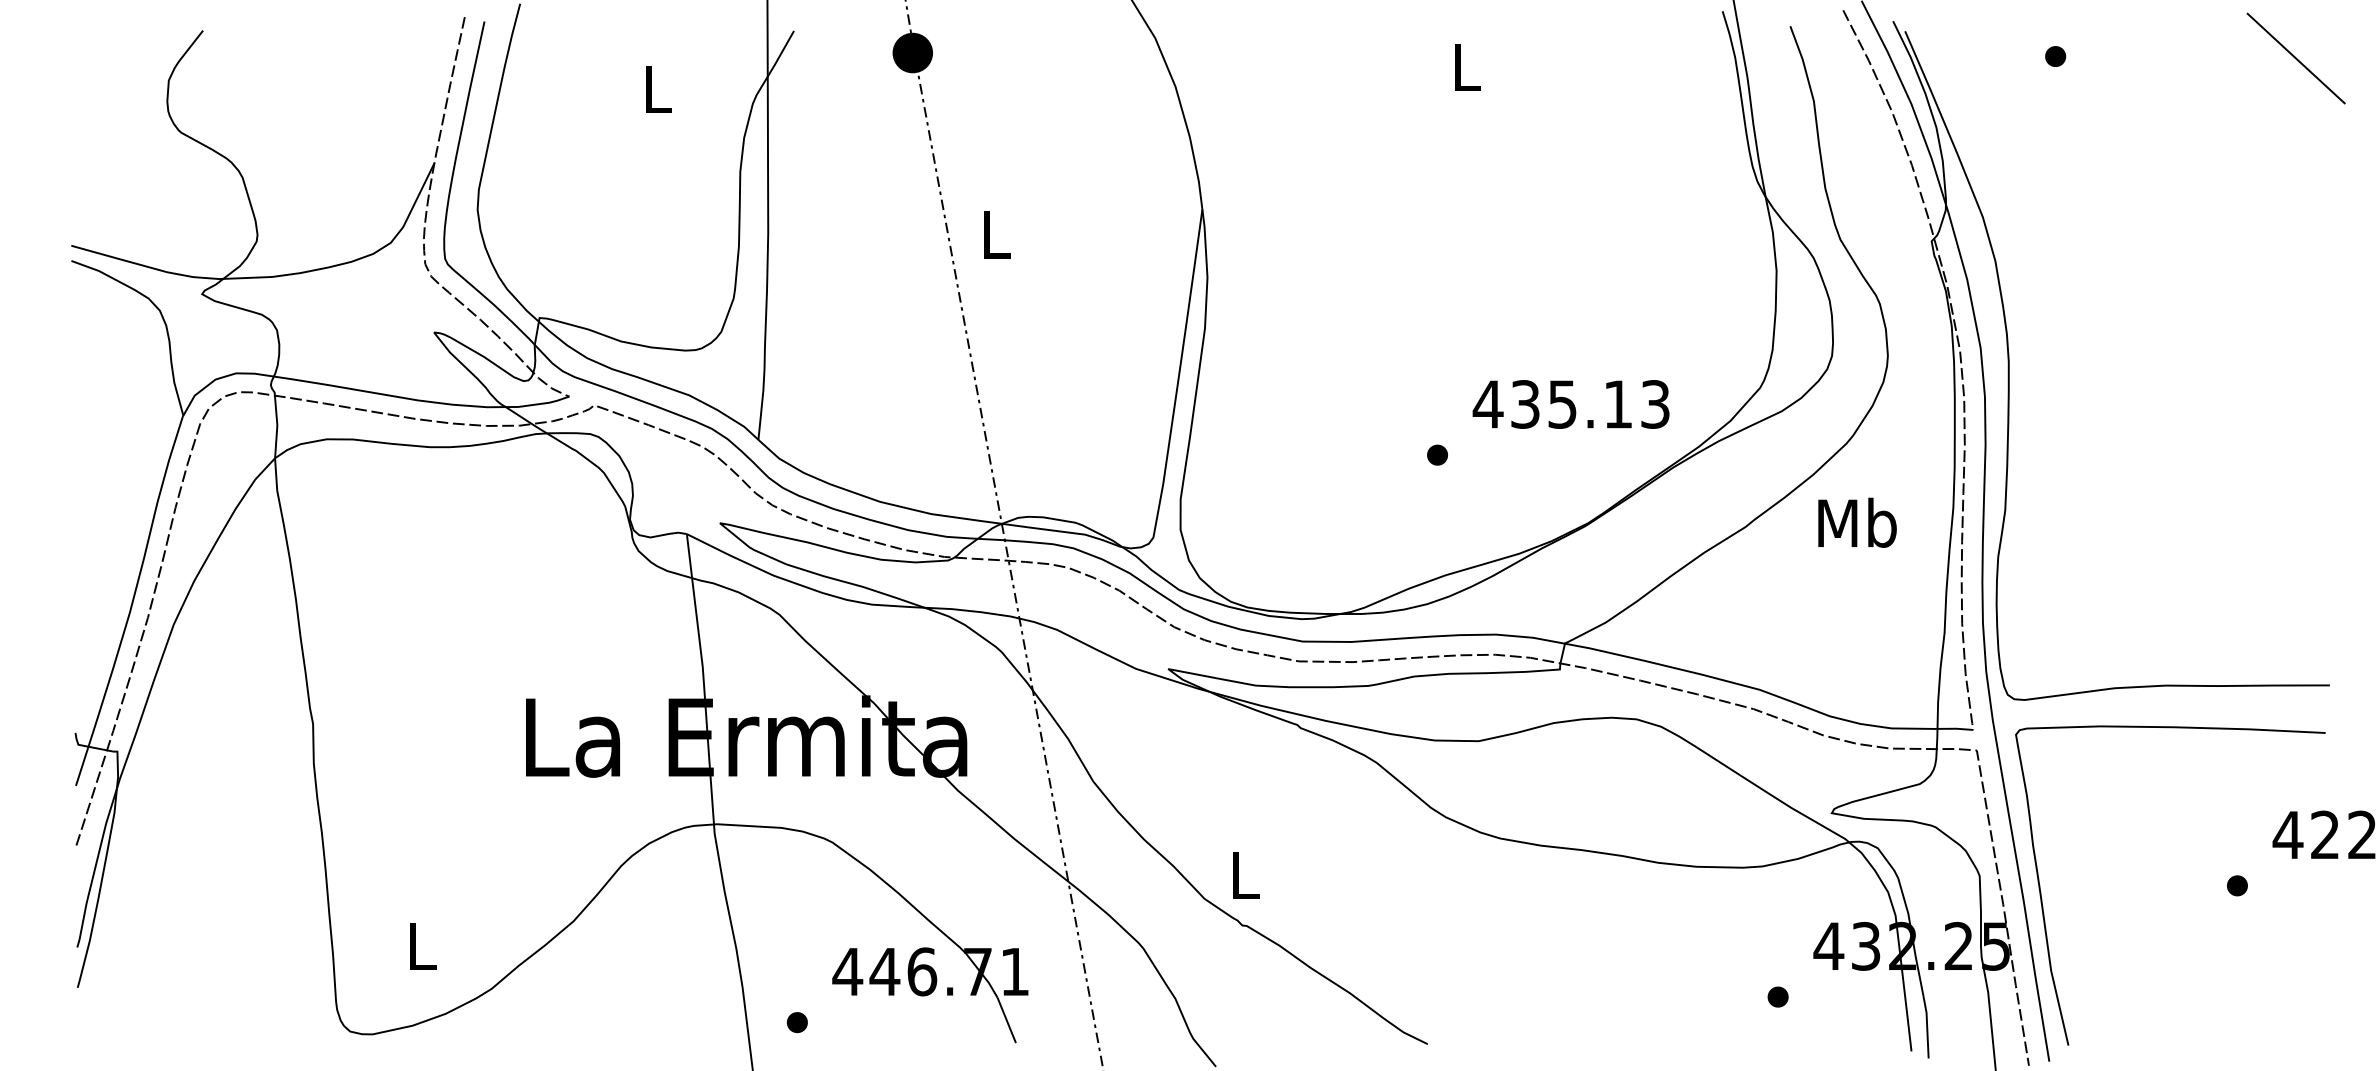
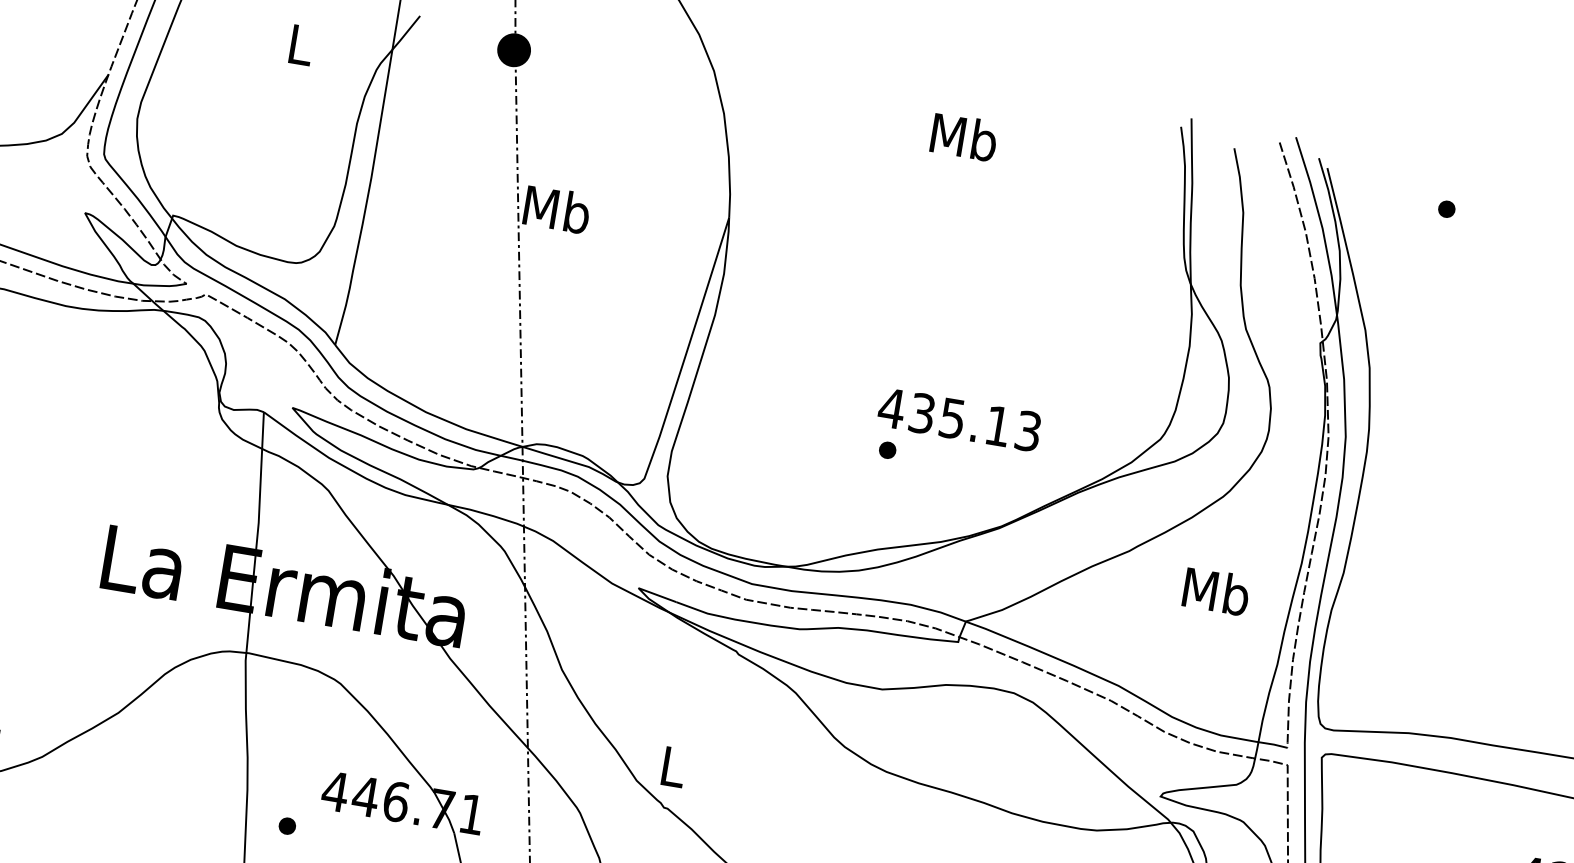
text: (1466, 66) -> (964, 136), L -> Mb
text: (995, 234) -> (556, 209), L -> Mb
text: (1570, 404) -> (959, 419), moved
text: (1857, 522) -> (1216, 591), moved

